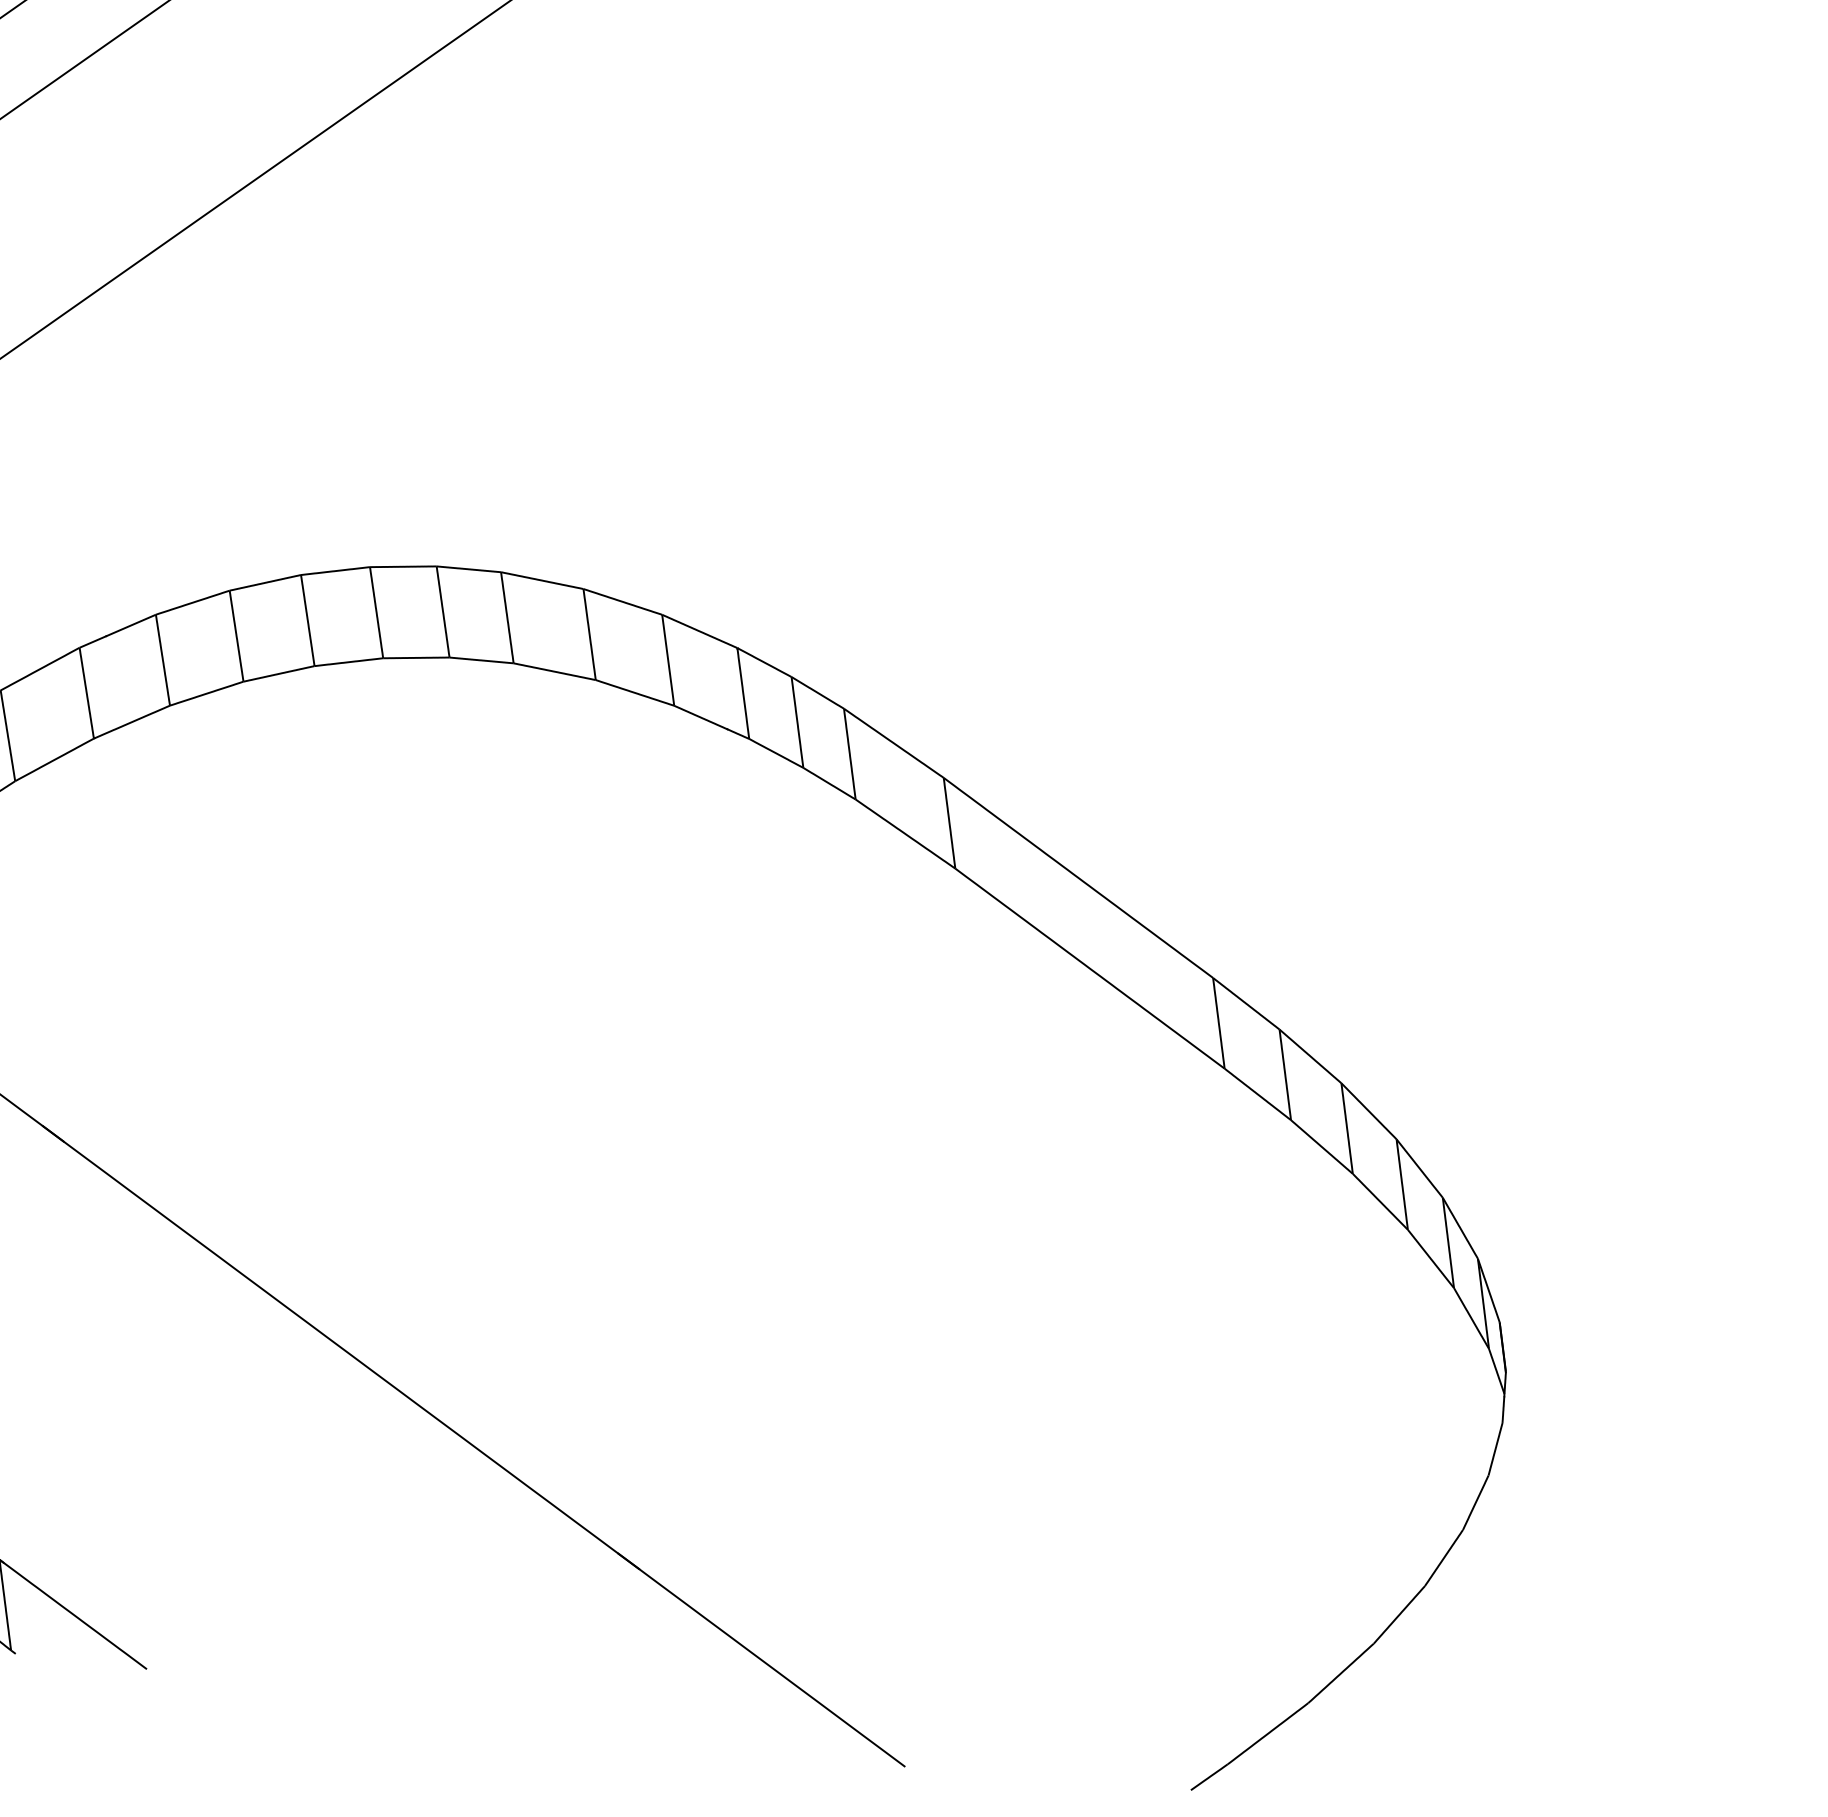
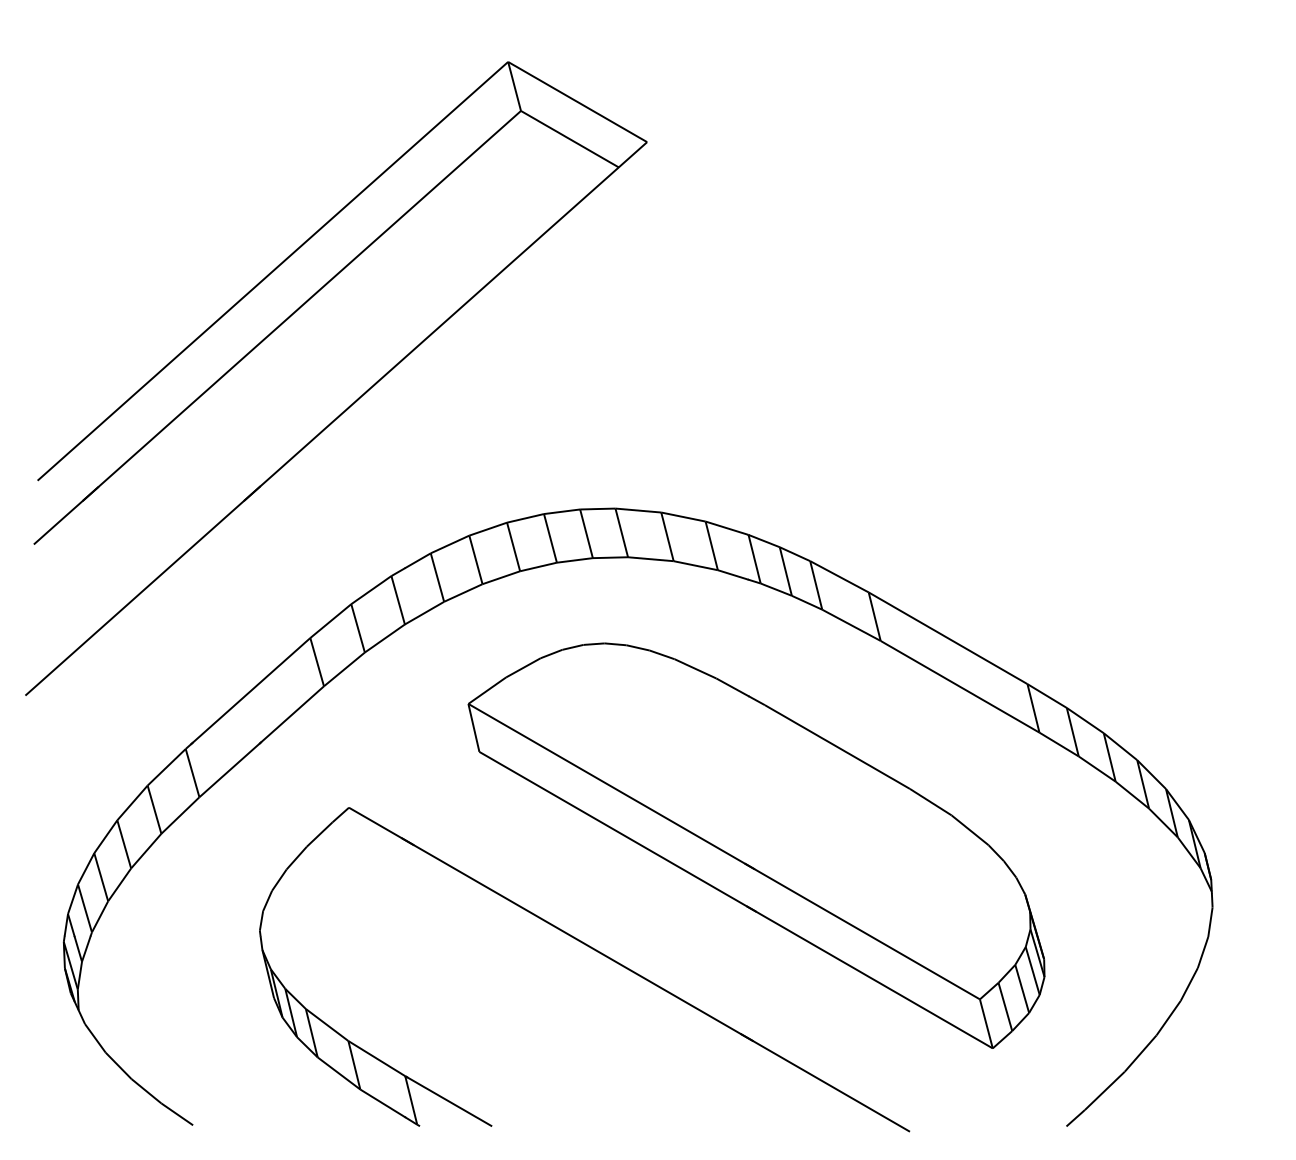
part: (686, 1214) -> (756, 845), added

